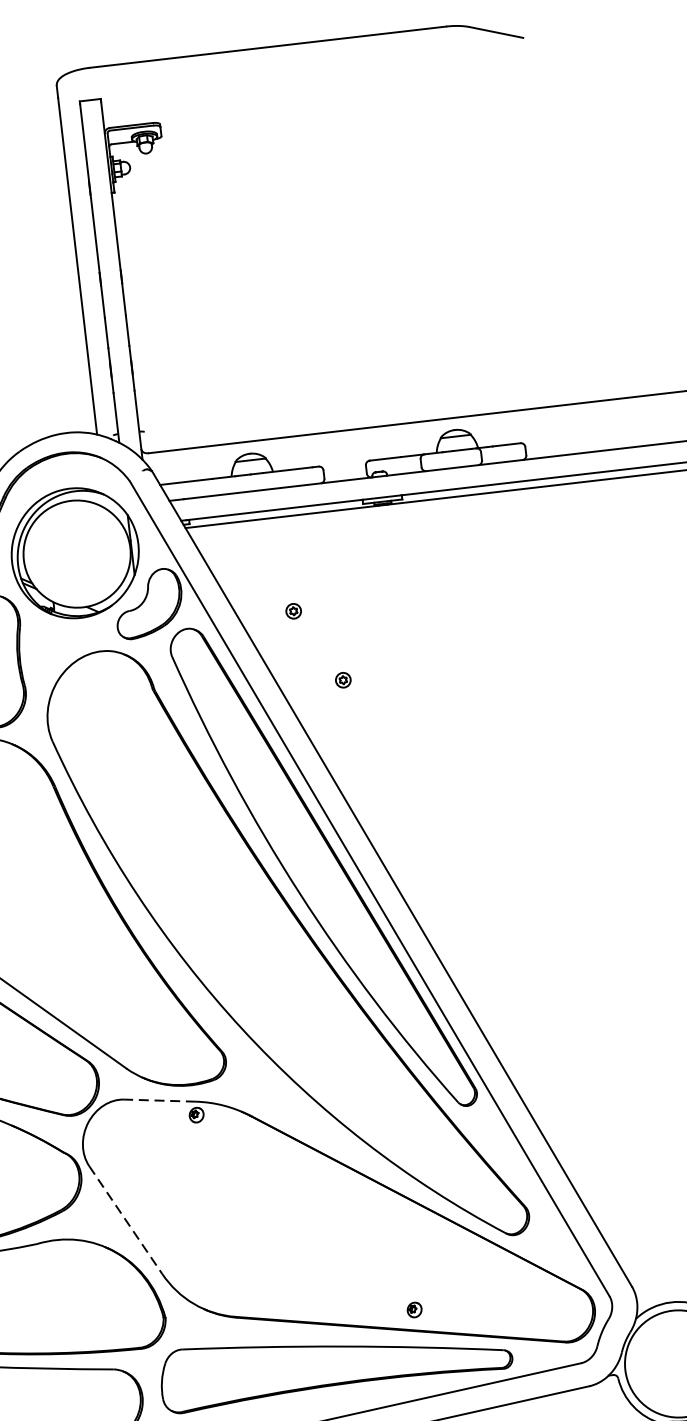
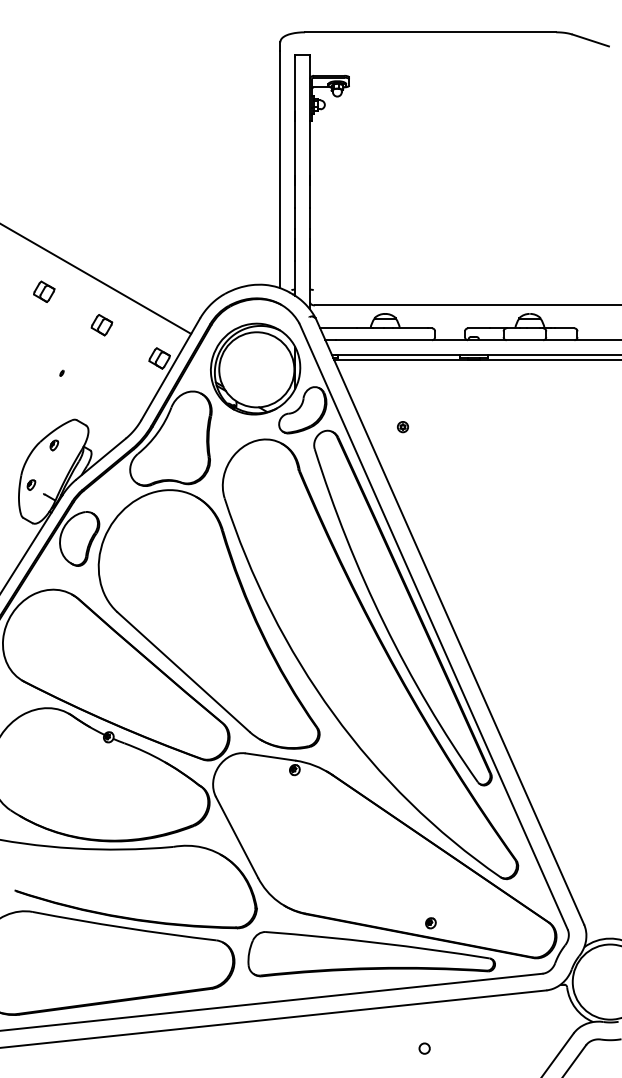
part: (342, 680) -> (431, 479), removed
line: (159, 1099) -> (270, 756), dashed -> solid
line: (126, 1220) -> (237, 837), dashed -> solid

